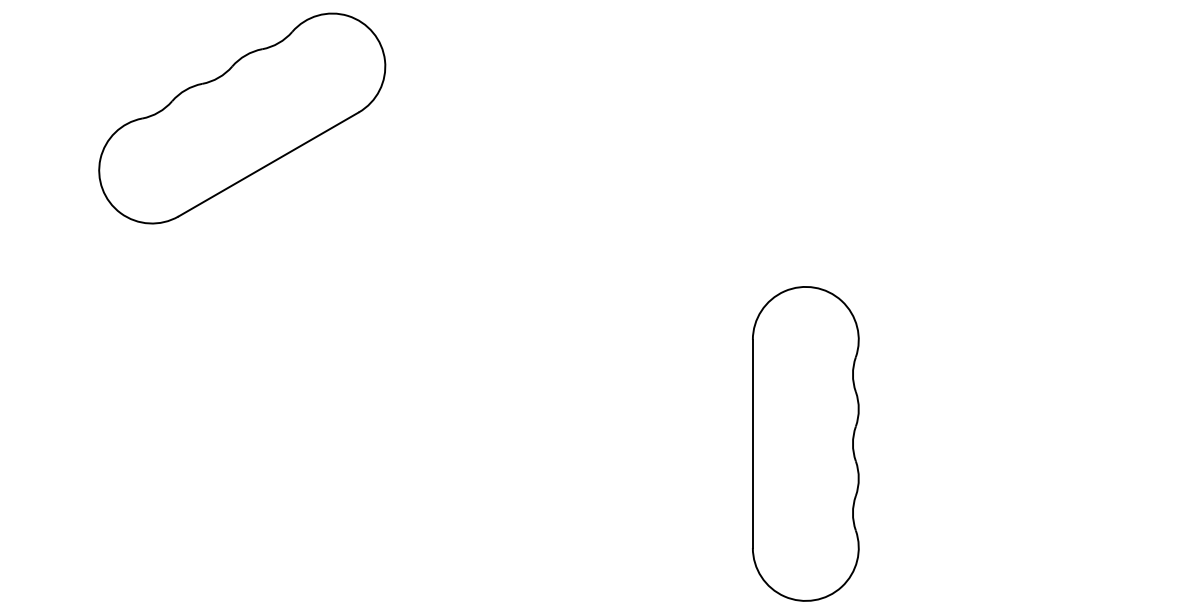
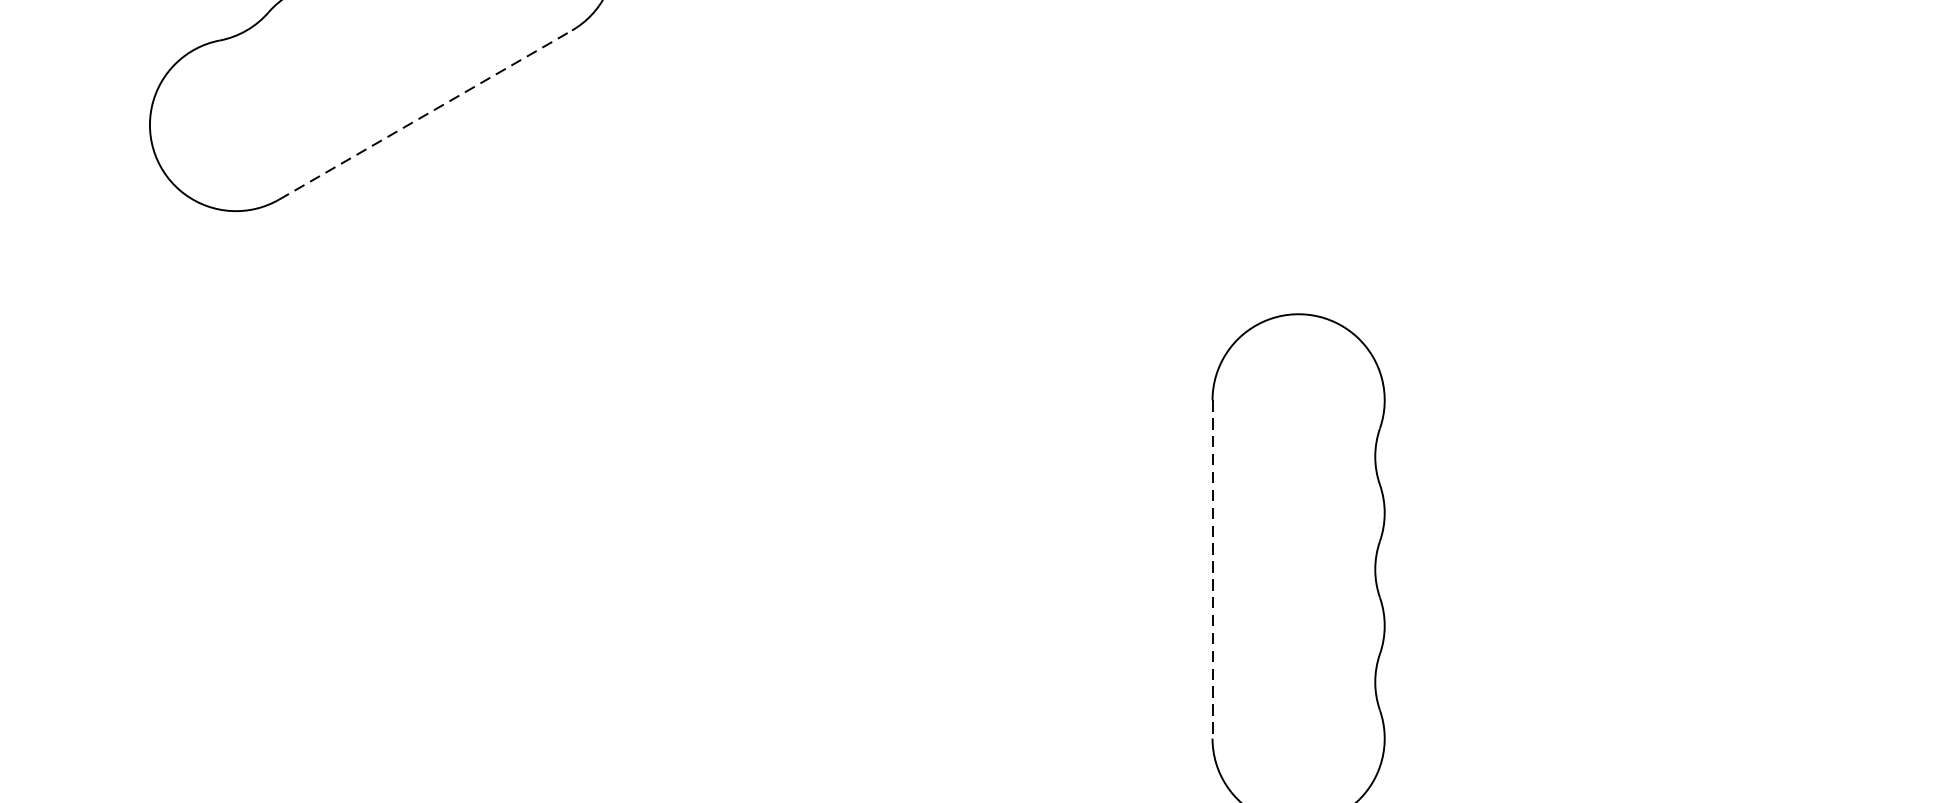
line: (269, 164) -> (426, 115), solid -> dashed
line: (752, 444) -> (1211, 570), solid -> dashed

